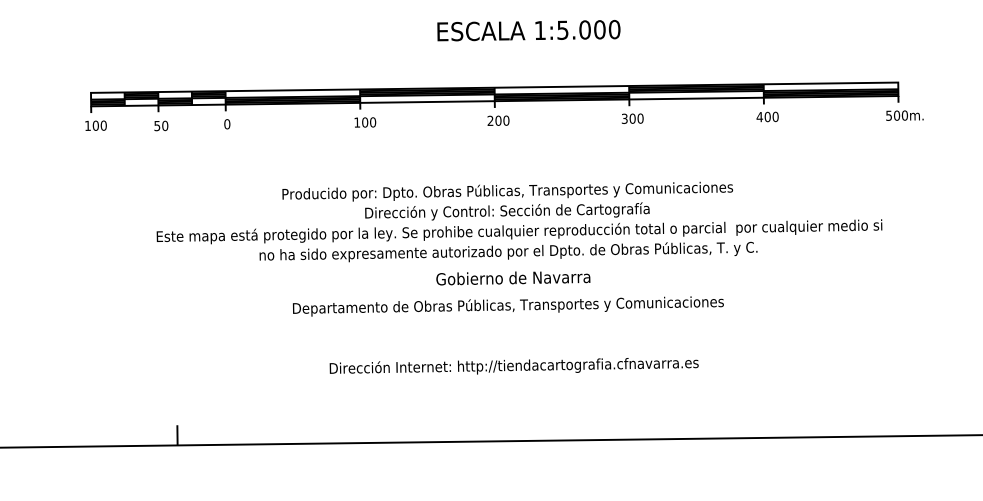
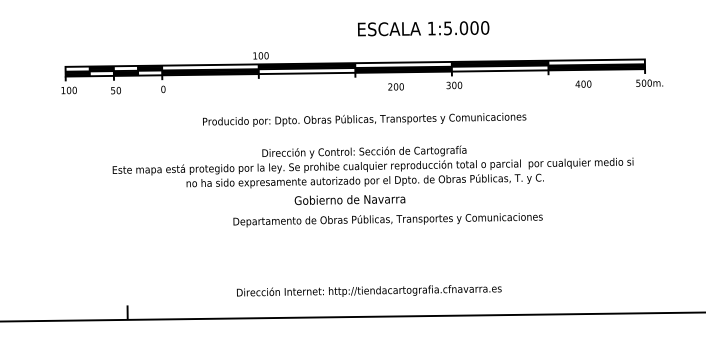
text: (528, 30) -> (423, 28), moved
text: (767, 116) -> (583, 83), moved
text: (498, 120) -> (396, 86), moved
text: (365, 122) -> (261, 55), moved
text: (507, 191) -> (364, 119), moved
text: (513, 278) -> (350, 200), moved
text: (508, 306) -> (388, 220), moved
text: (513, 366) -> (368, 291), moved

